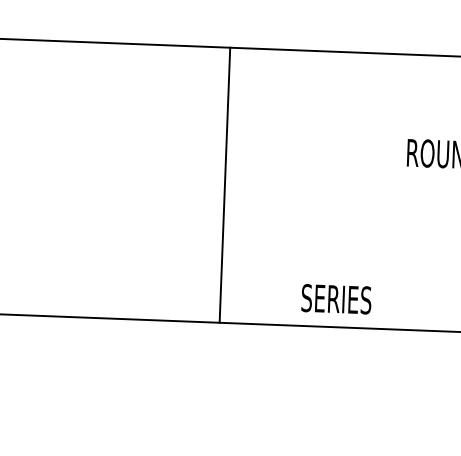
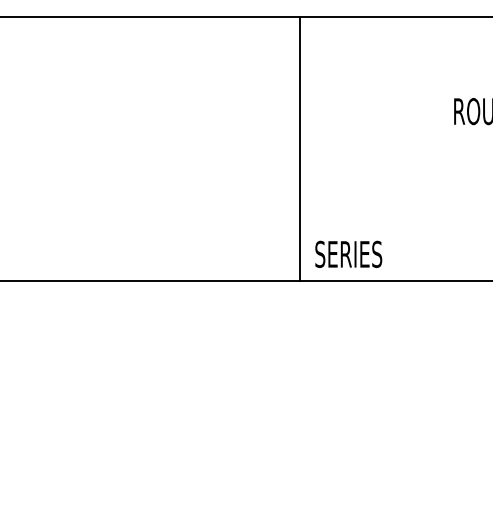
line: (224, 185) -> (299, 149), moved
text: (336, 298) -> (348, 253), moved

